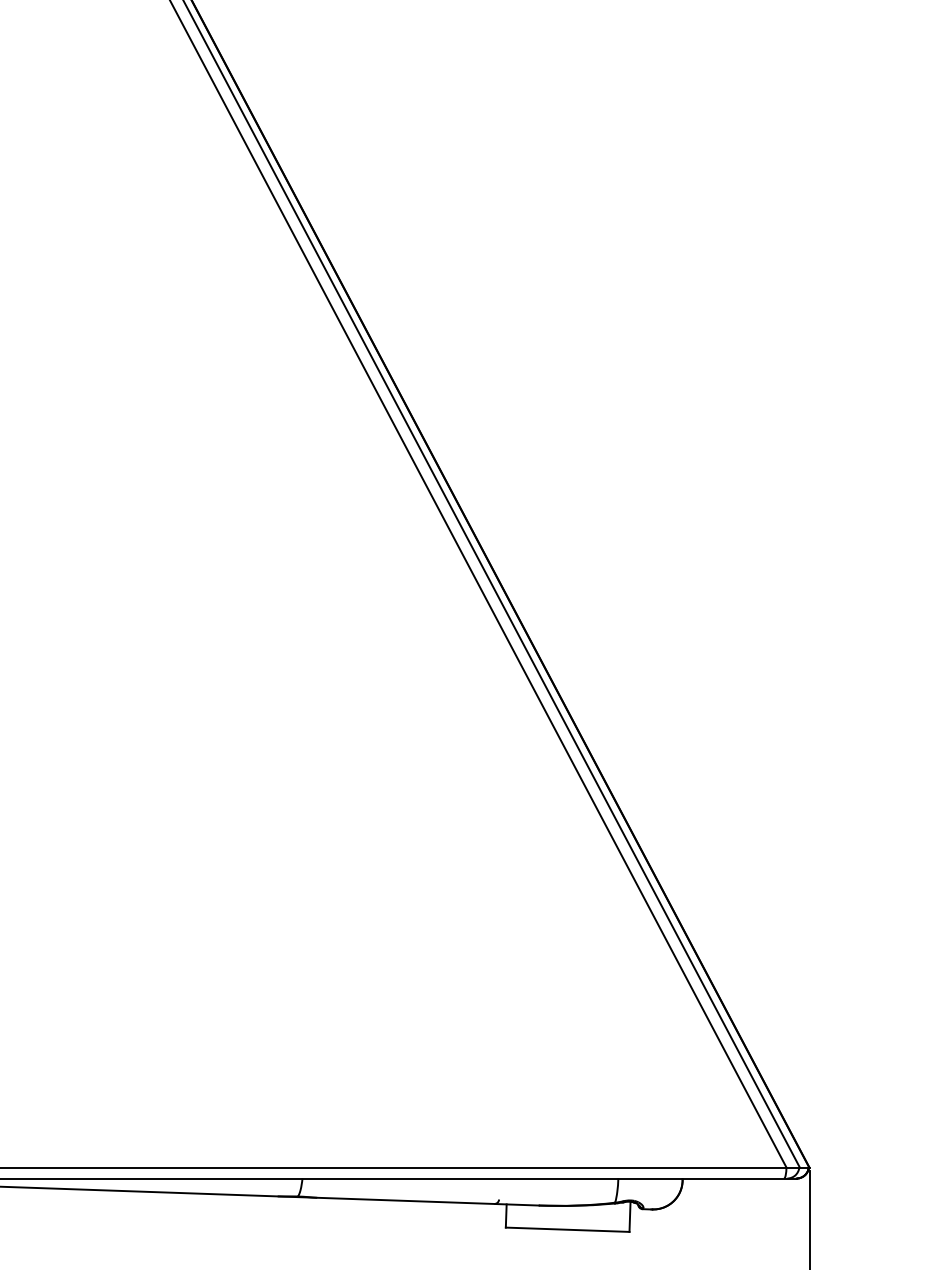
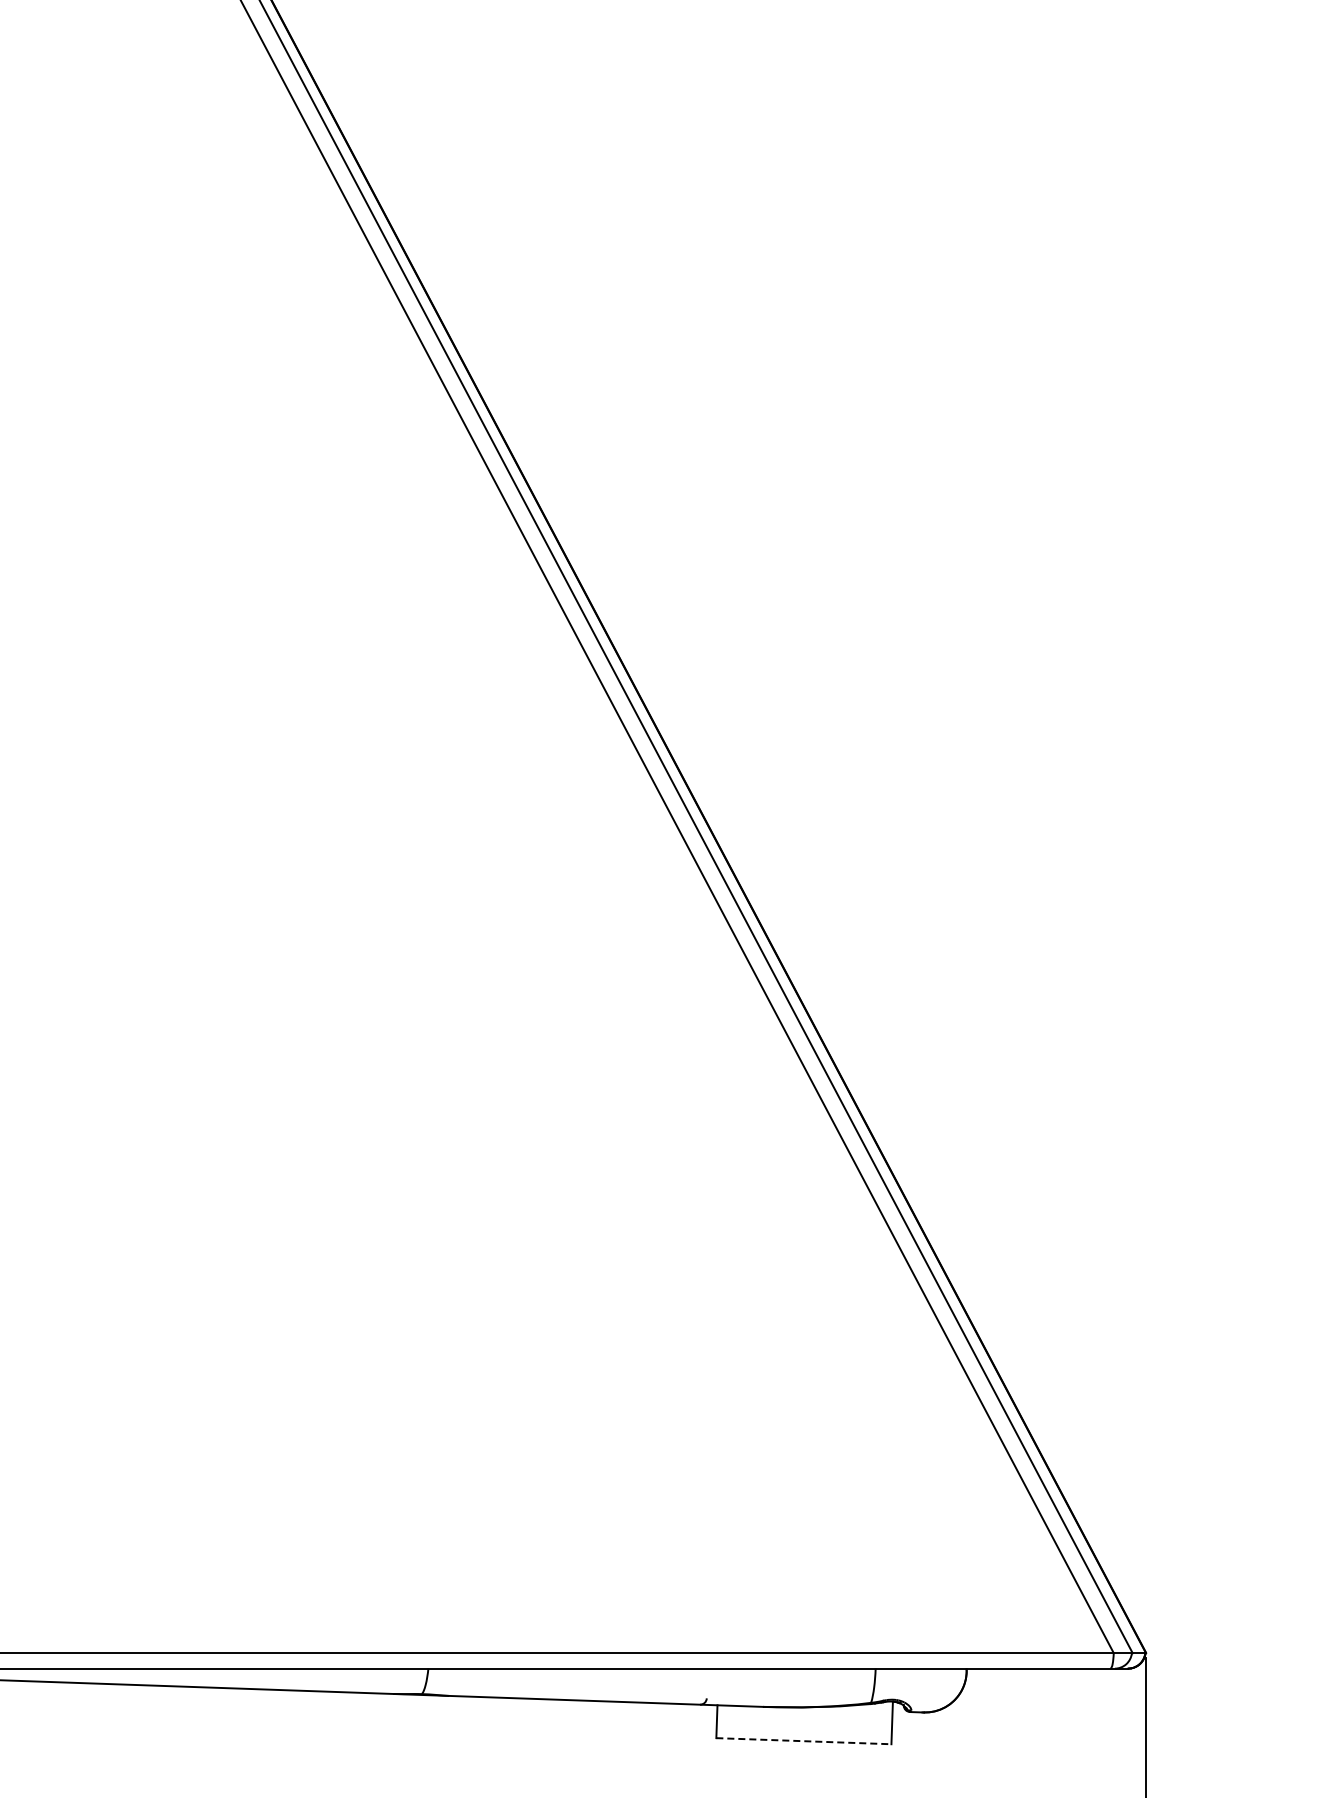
line: (567, 1229) -> (803, 1741), solid -> dashed

